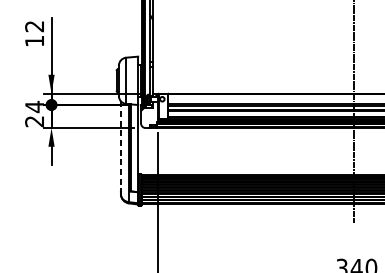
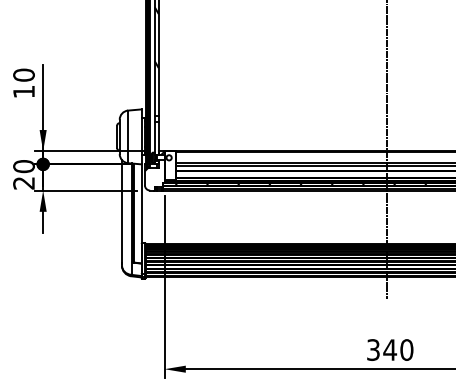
text: (34, 25) -> (23, 74), 12 -> 10
text: (34, 106) -> (23, 166), 24 -> 20
line: (121, 146) -> (122, 211), dashed -> solid

